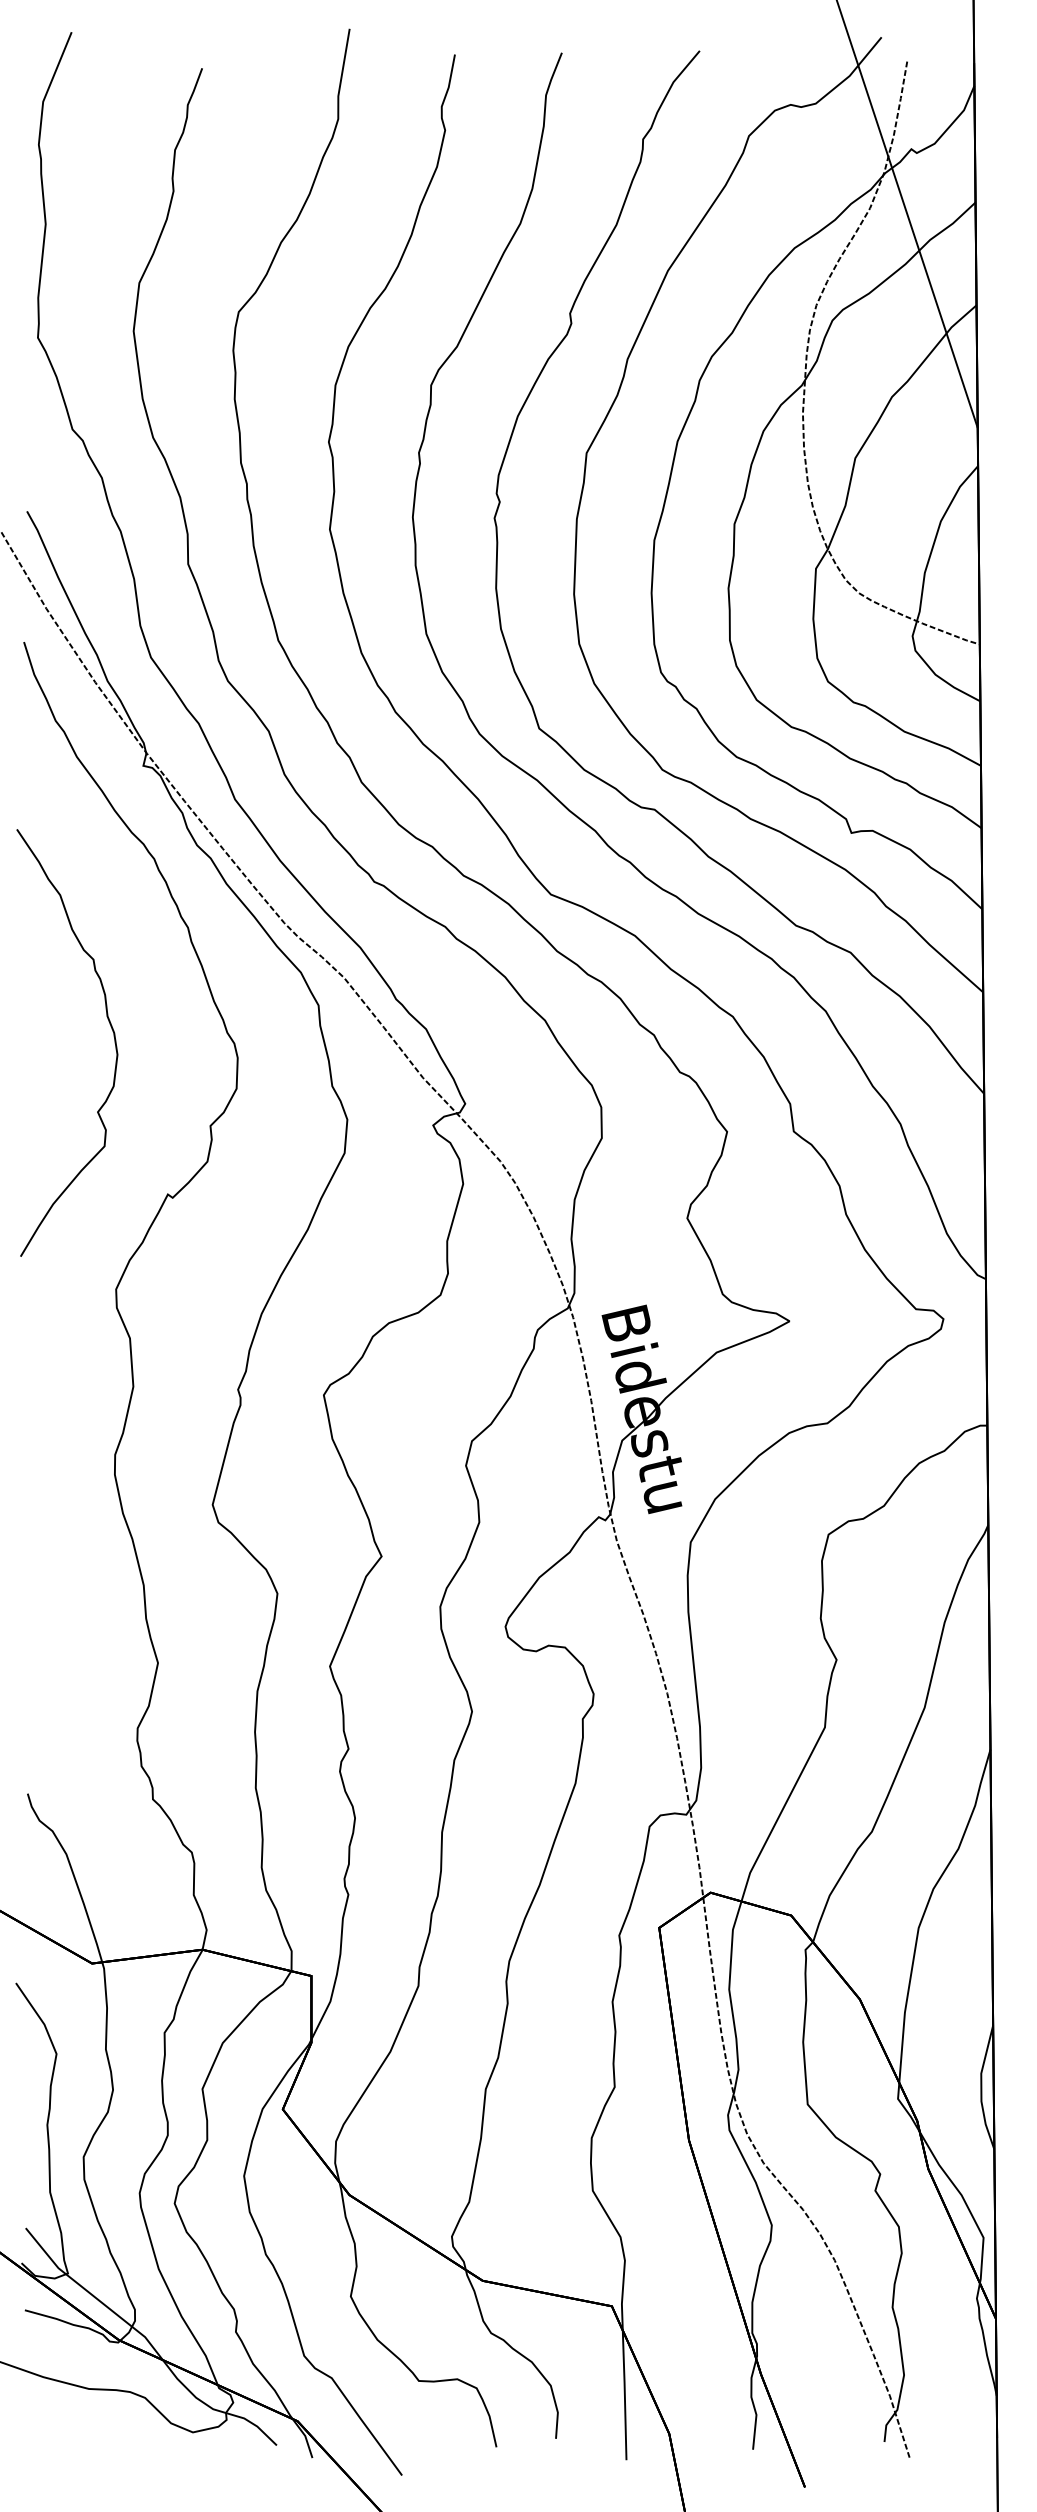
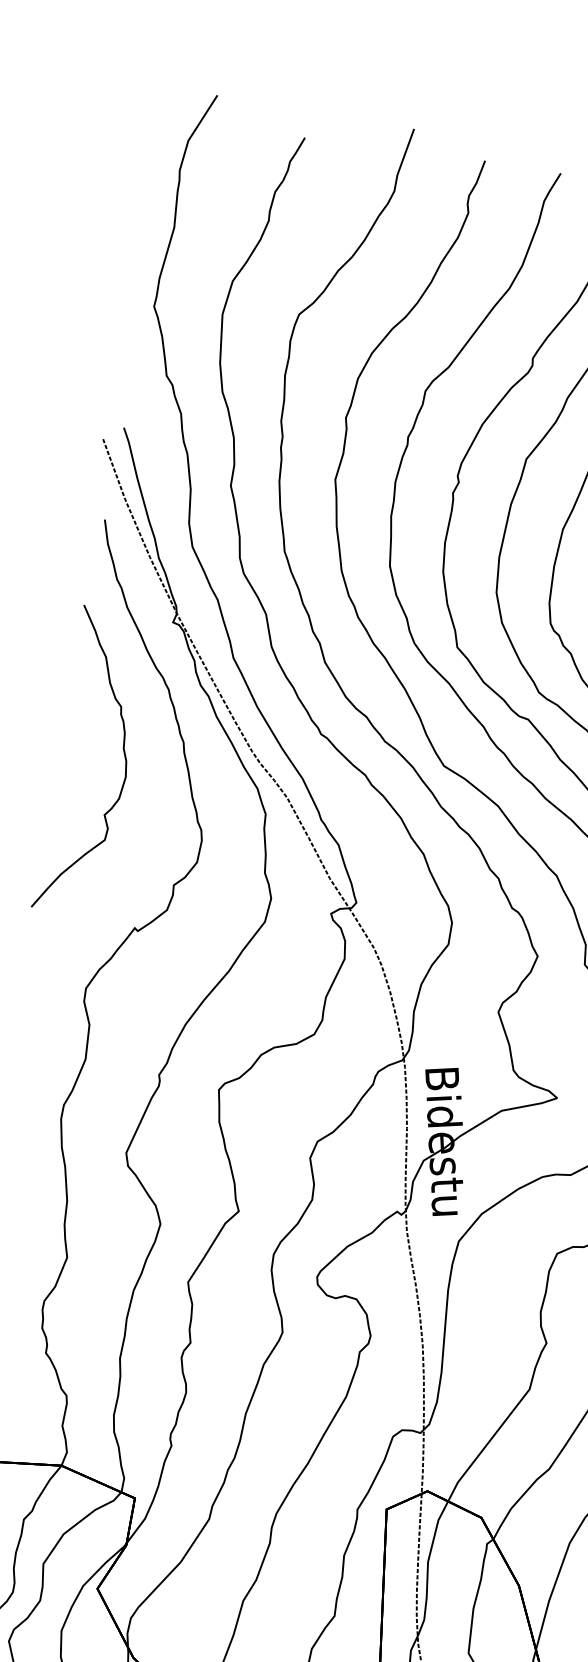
curve: (109, 1024) -> (124, 754), moved

